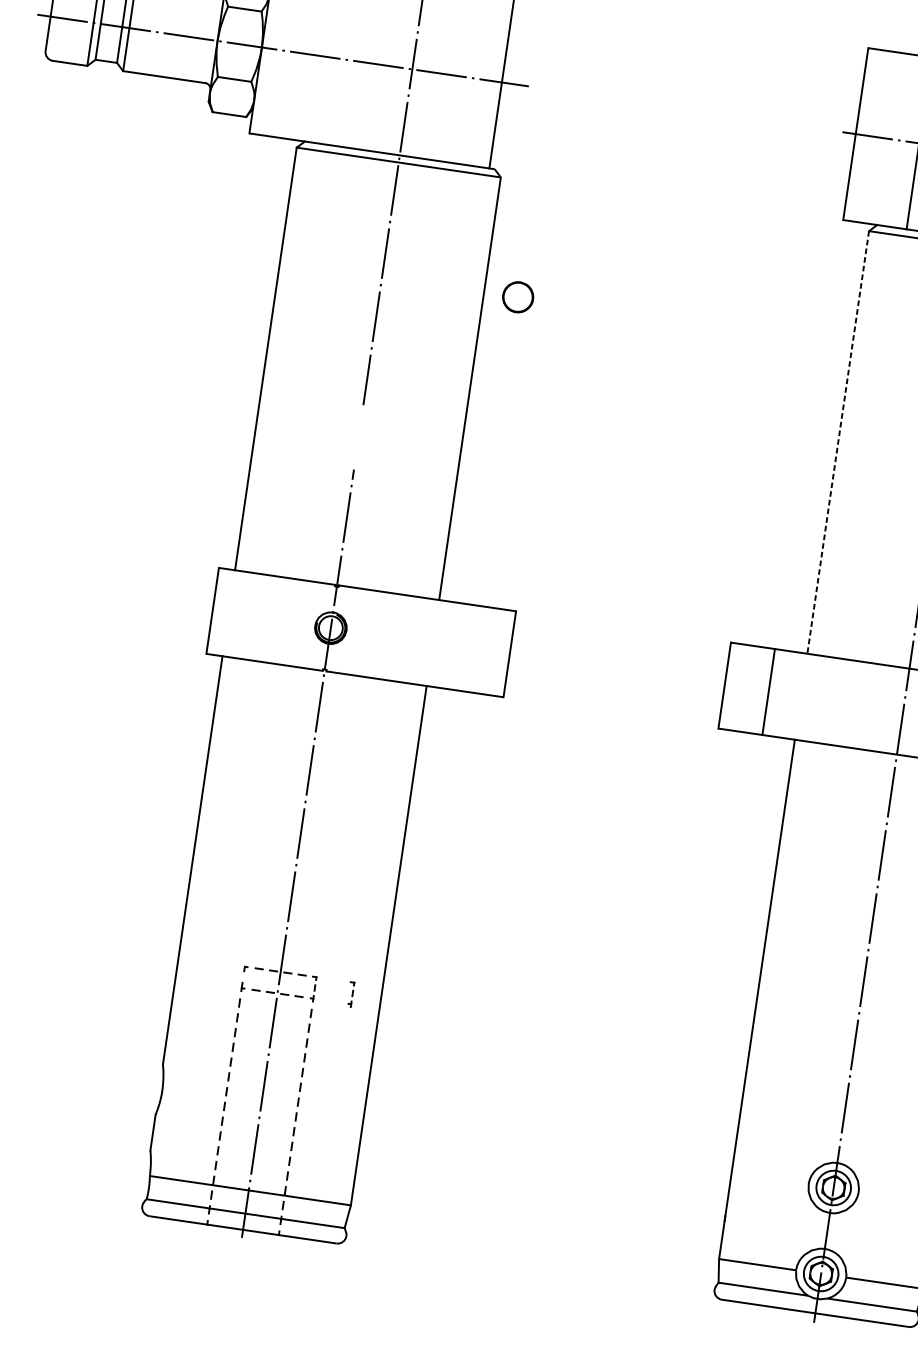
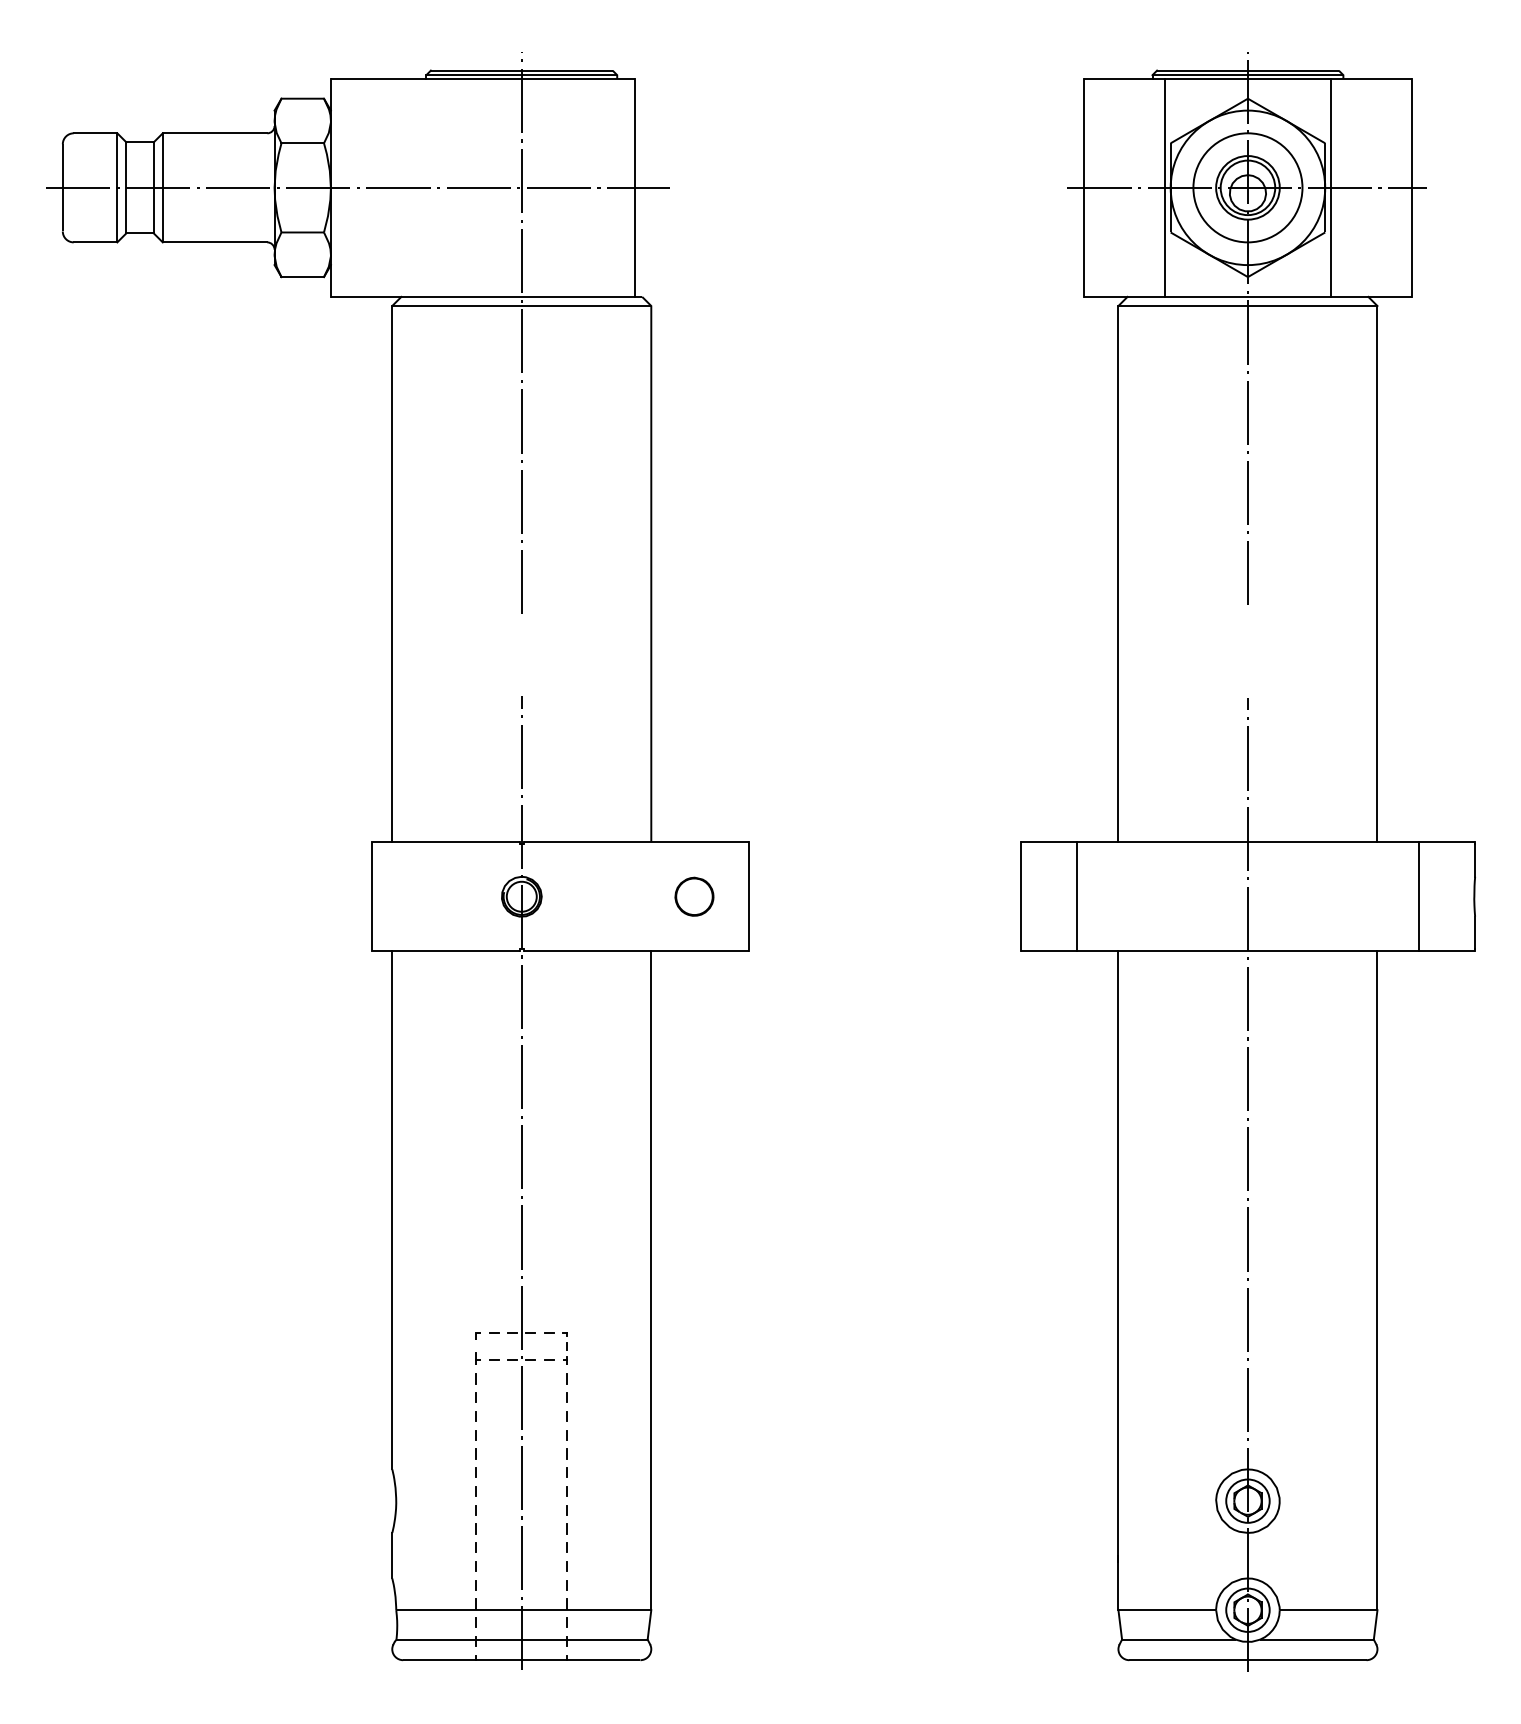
part: (518, 297) -> (694, 896), moved
line: (838, 442) -> (1118, 574), dashed -> solid
part: (350, 994) -> (612, 1348), removed

